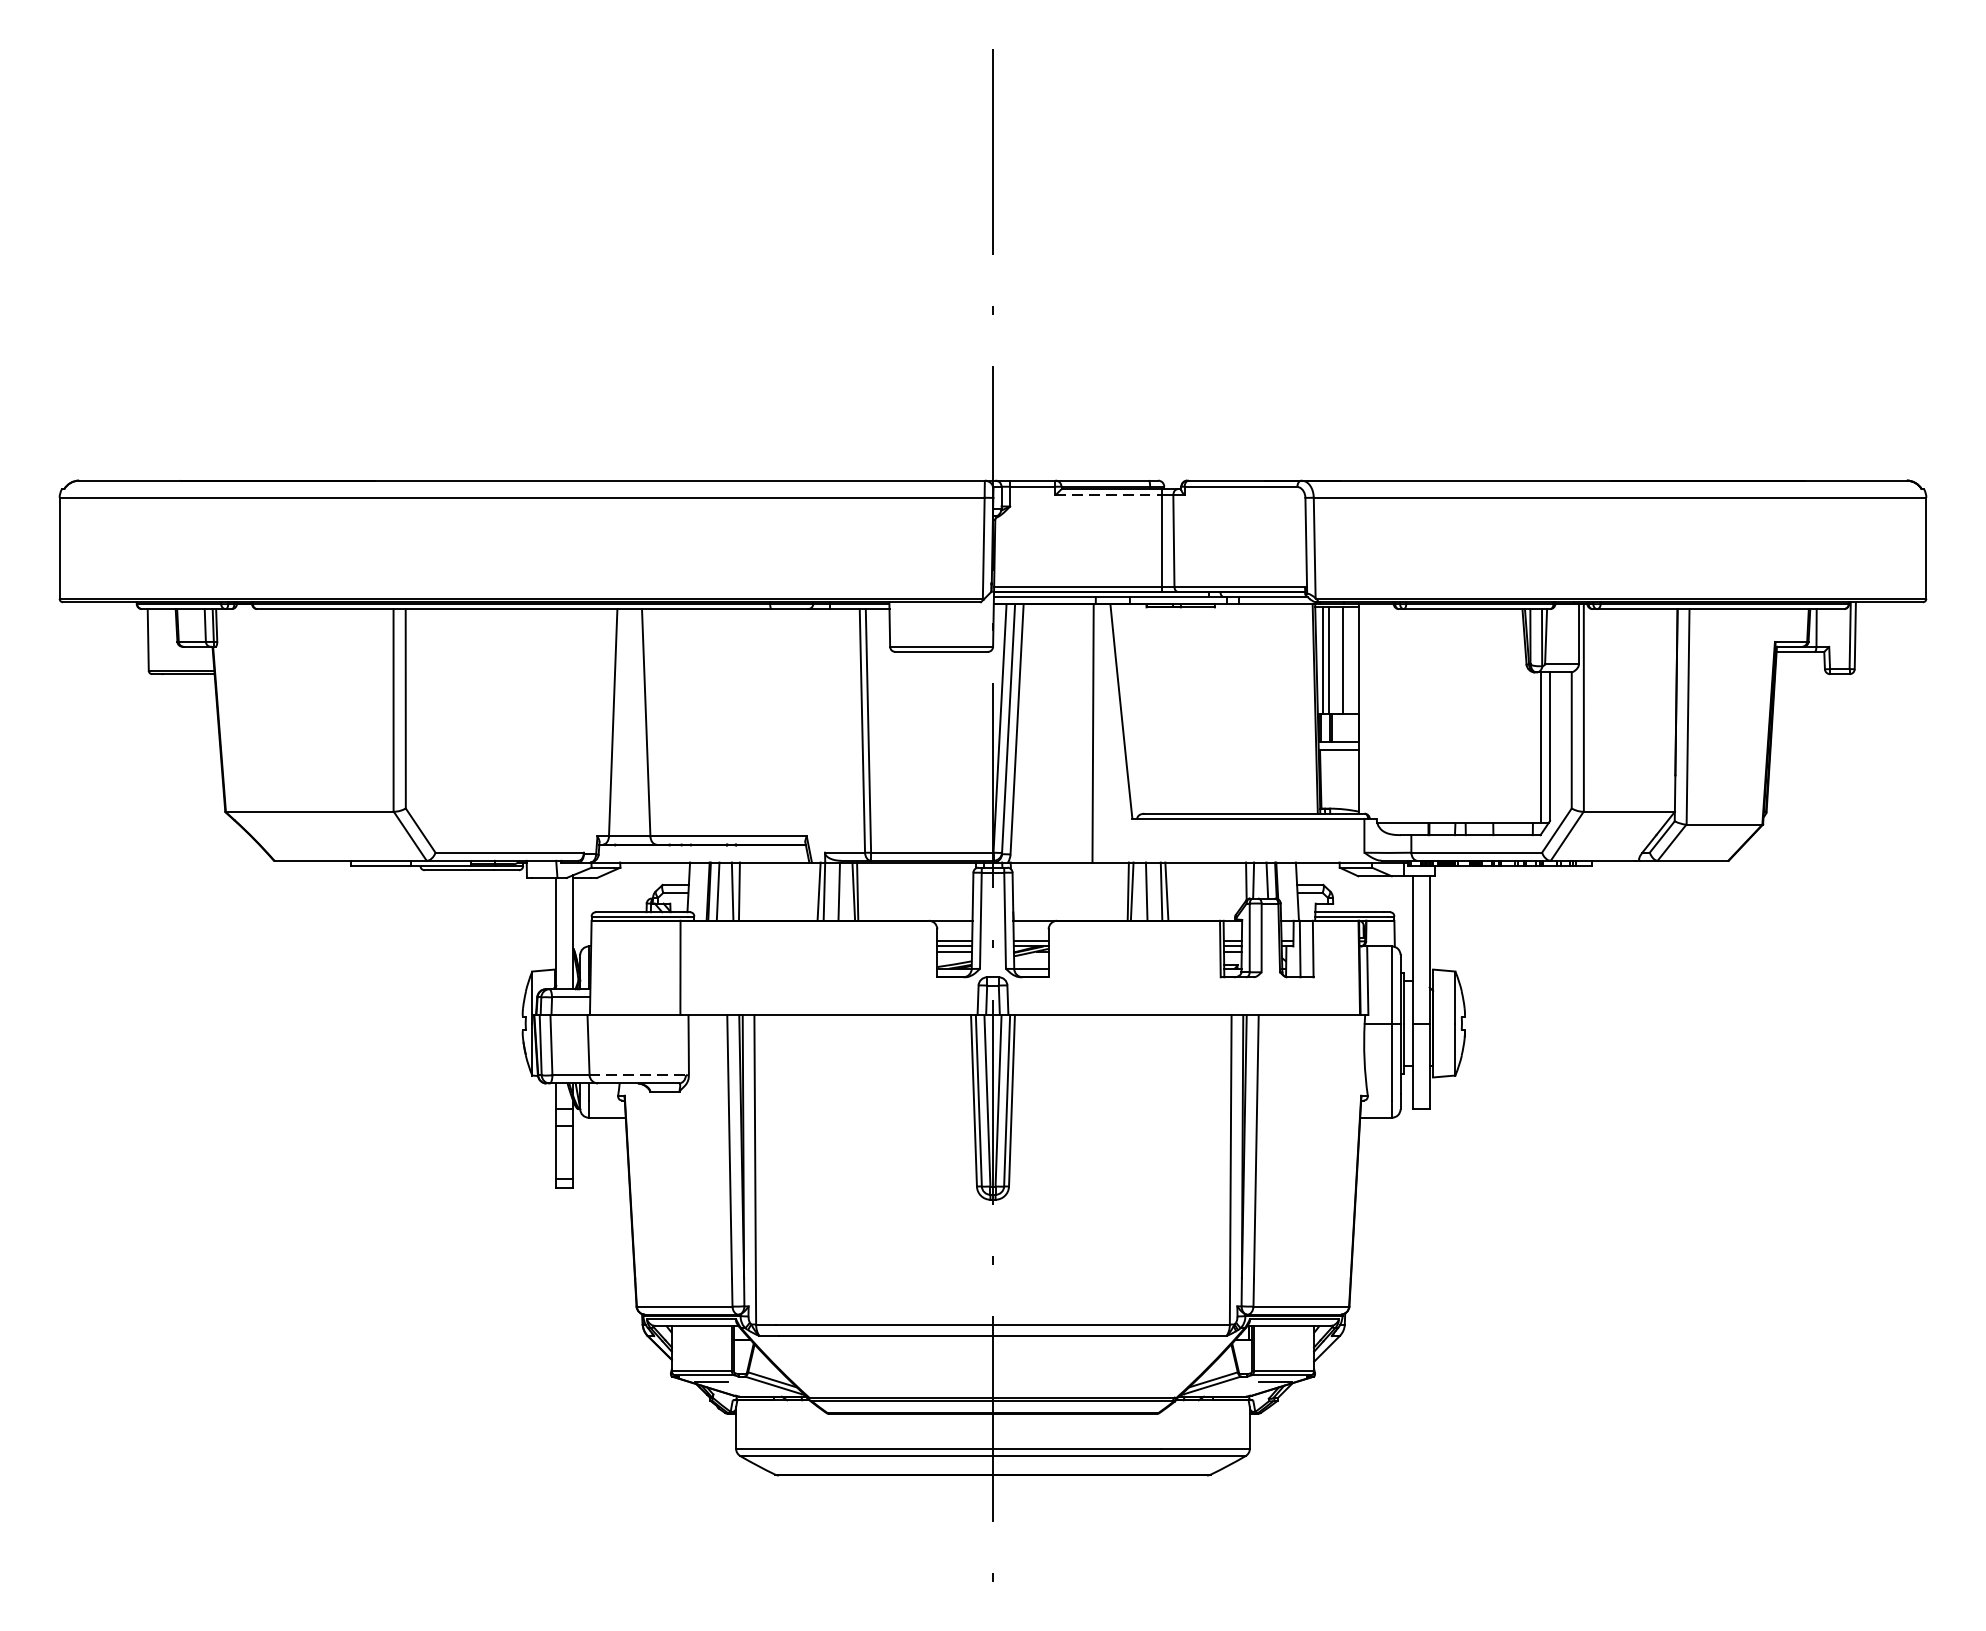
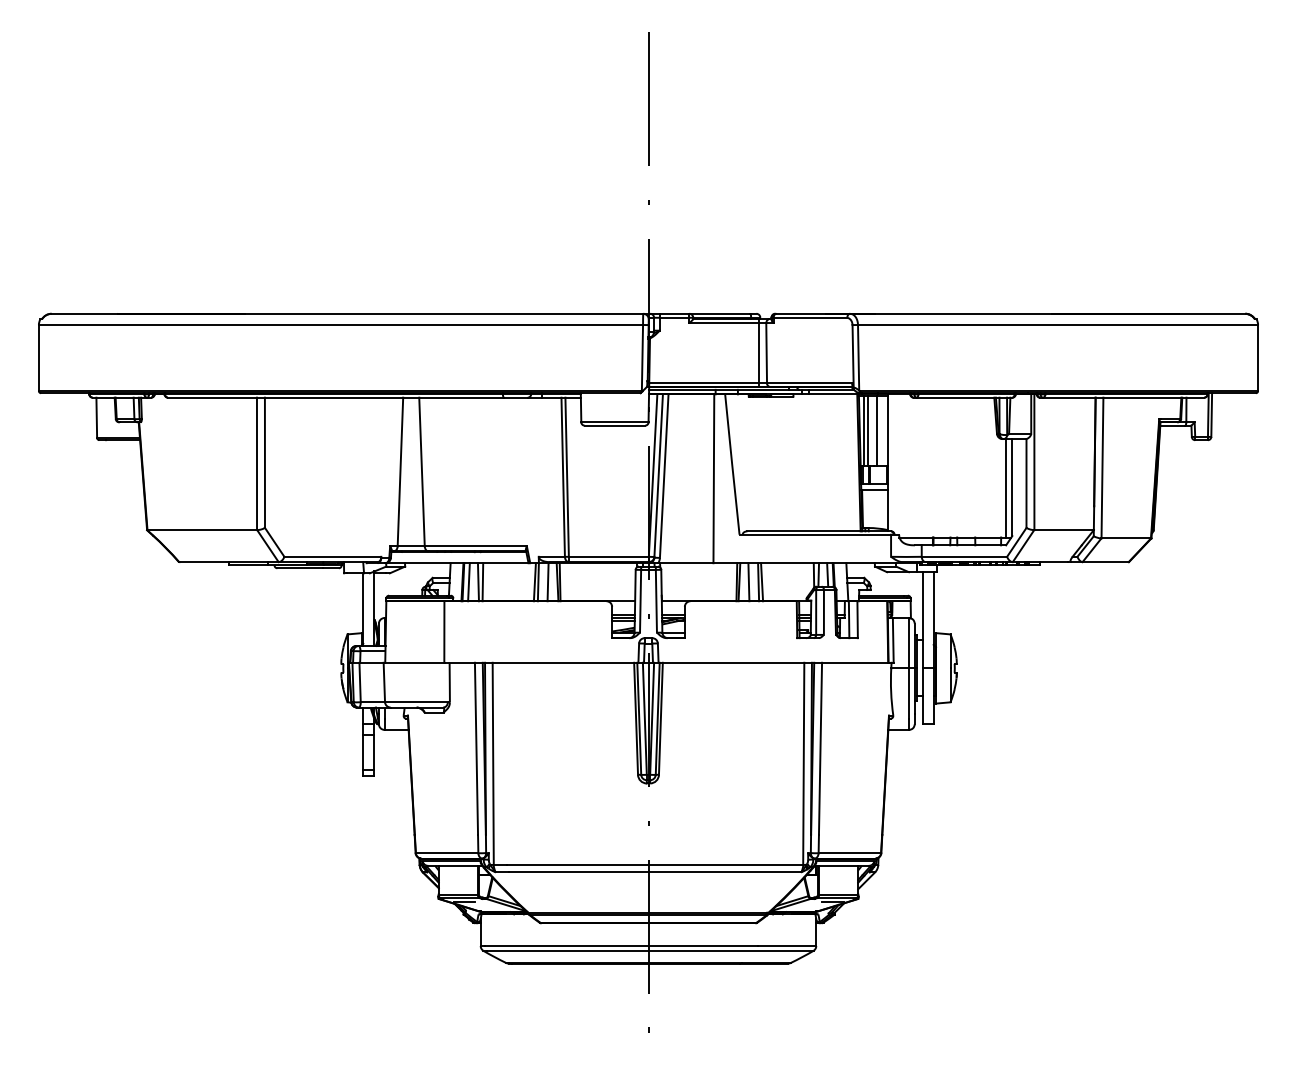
line: (1109, 495) -> (724, 323), dashed -> solid
line: (637, 1075) -> (416, 702), dashed -> solid

